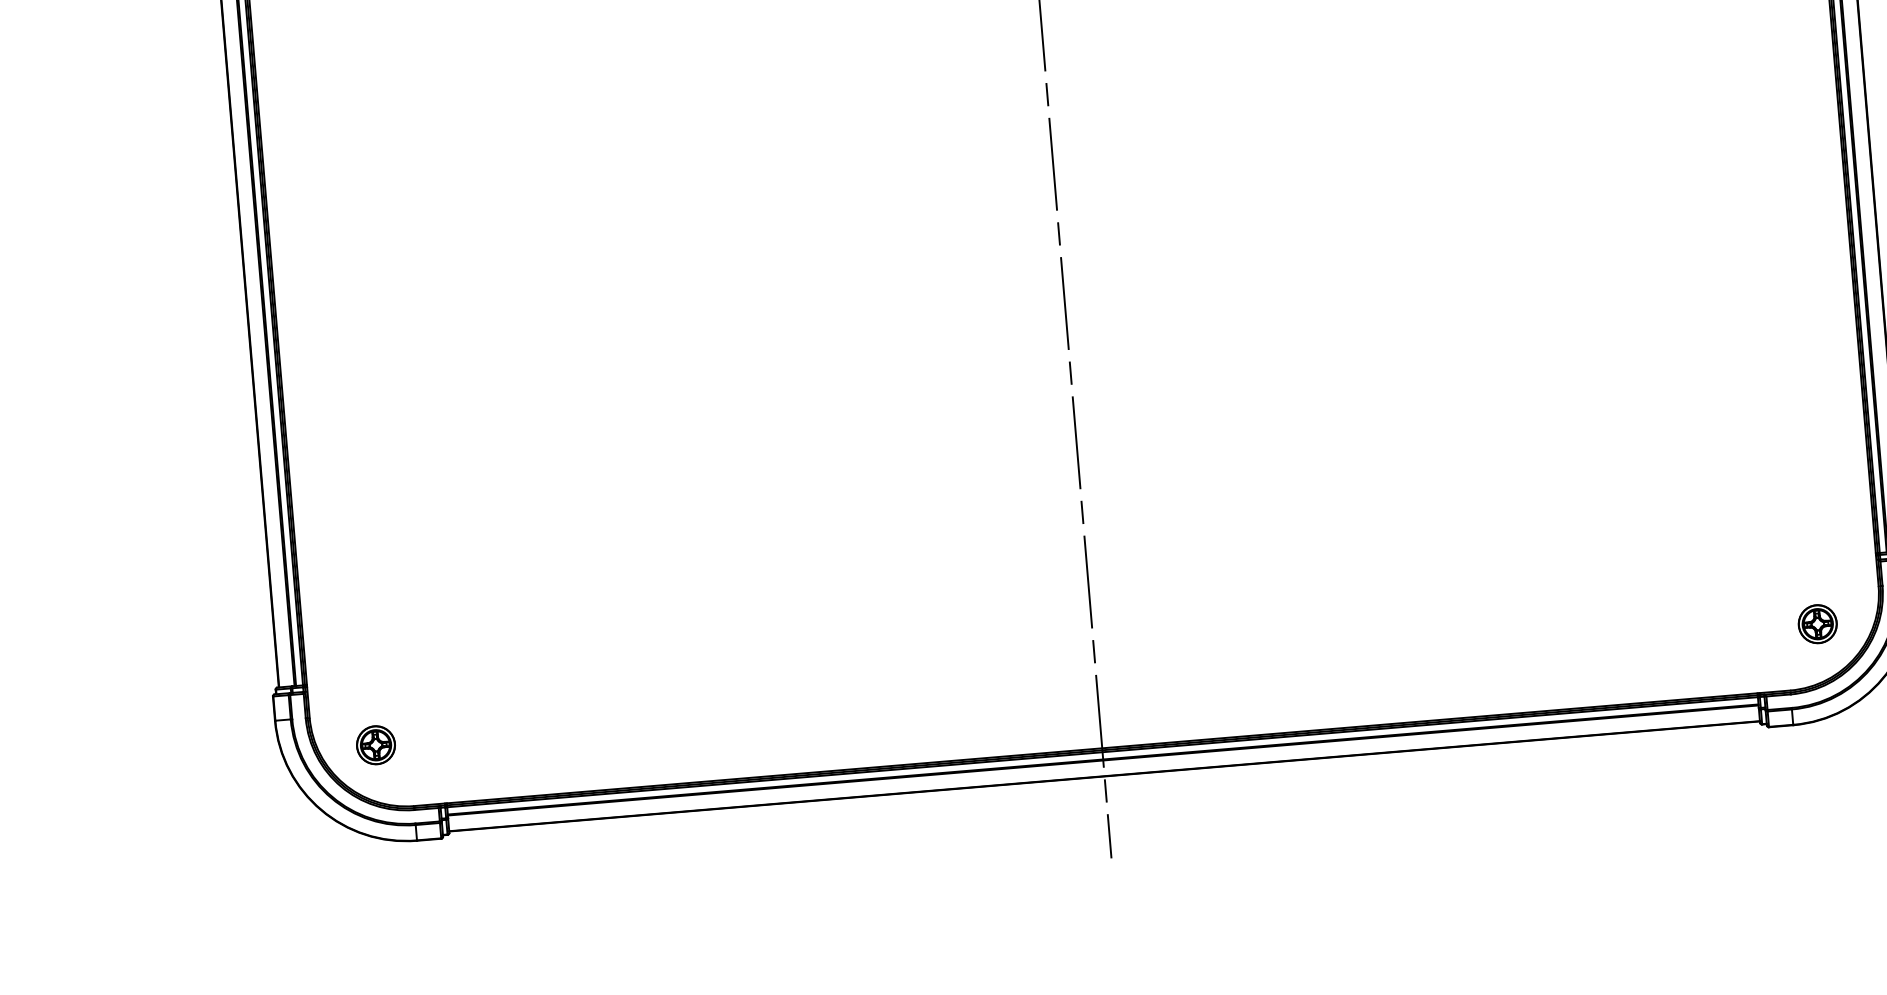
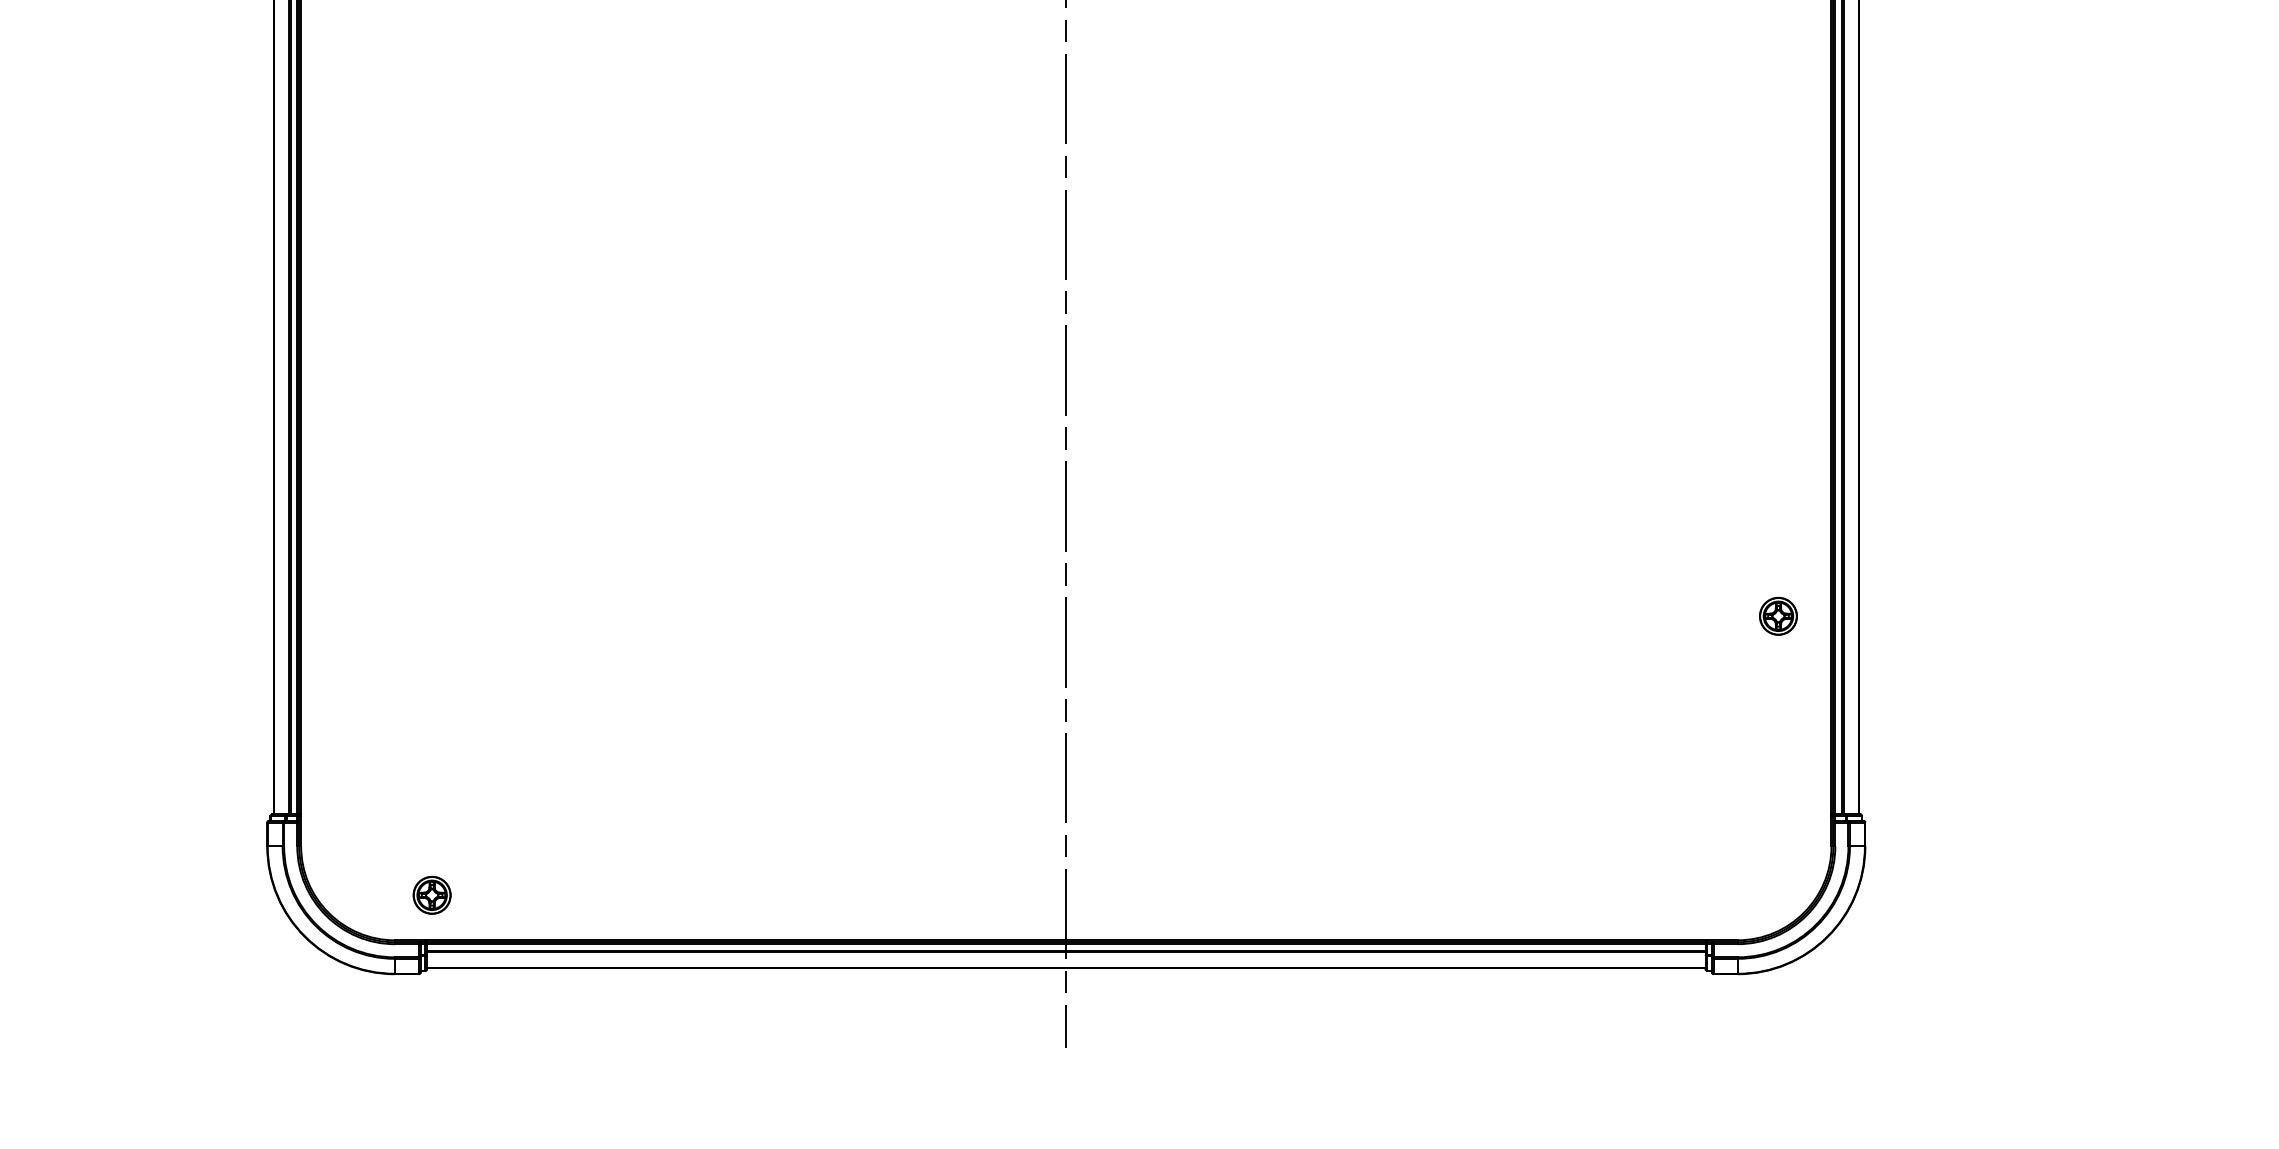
part: (1817, 623) -> (1778, 615), moved
part: (375, 744) -> (431, 894), moved

